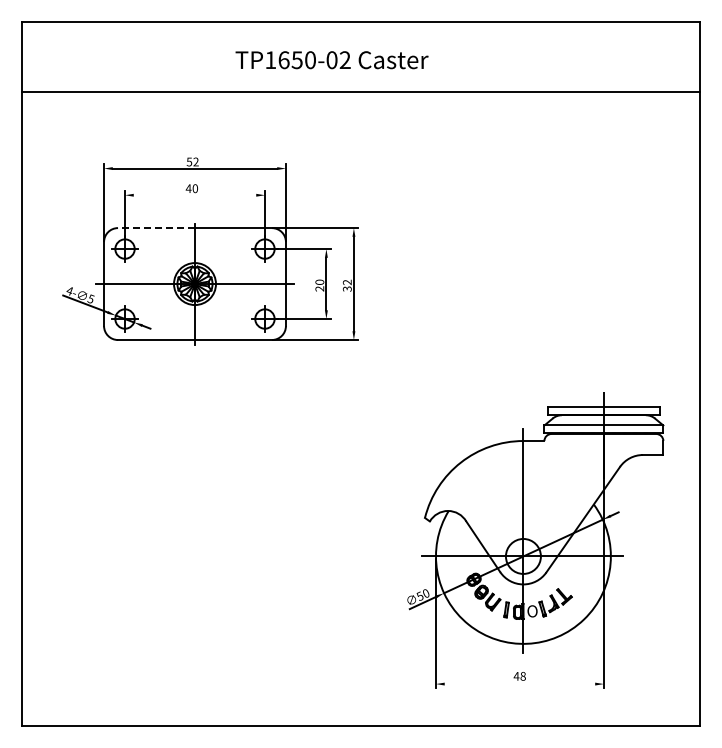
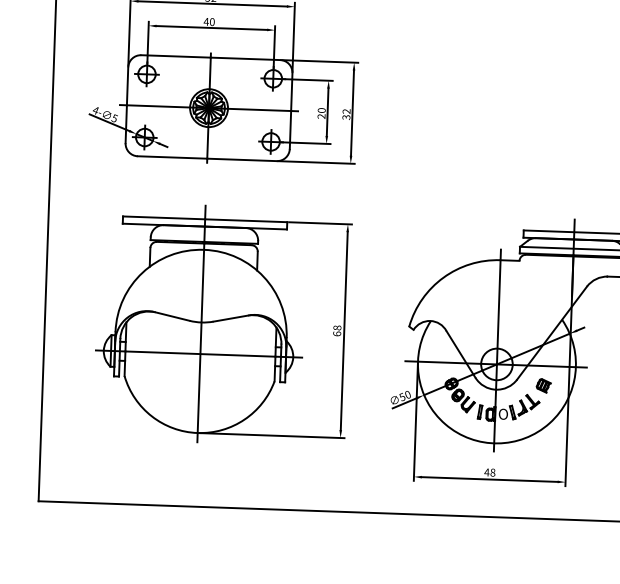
line: (194, 195) -> (211, 28), added
line: (156, 228) -> (176, 56), dashed -> solid
part: (218, 522) -> (222, 324), added
part: (575, 578) -> (543, 385), added
line: (519, 684) -> (489, 479), added

